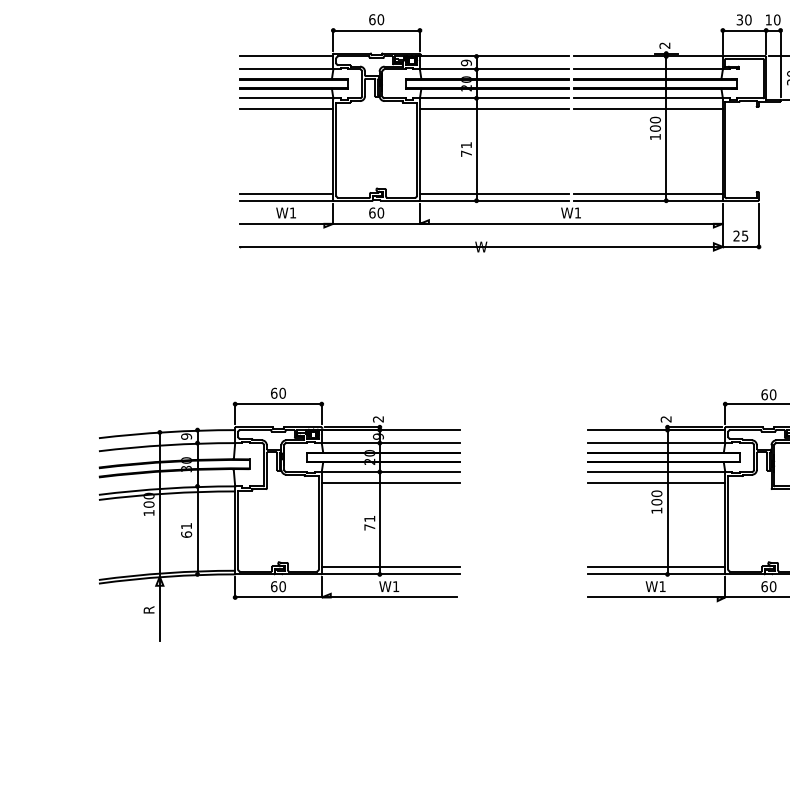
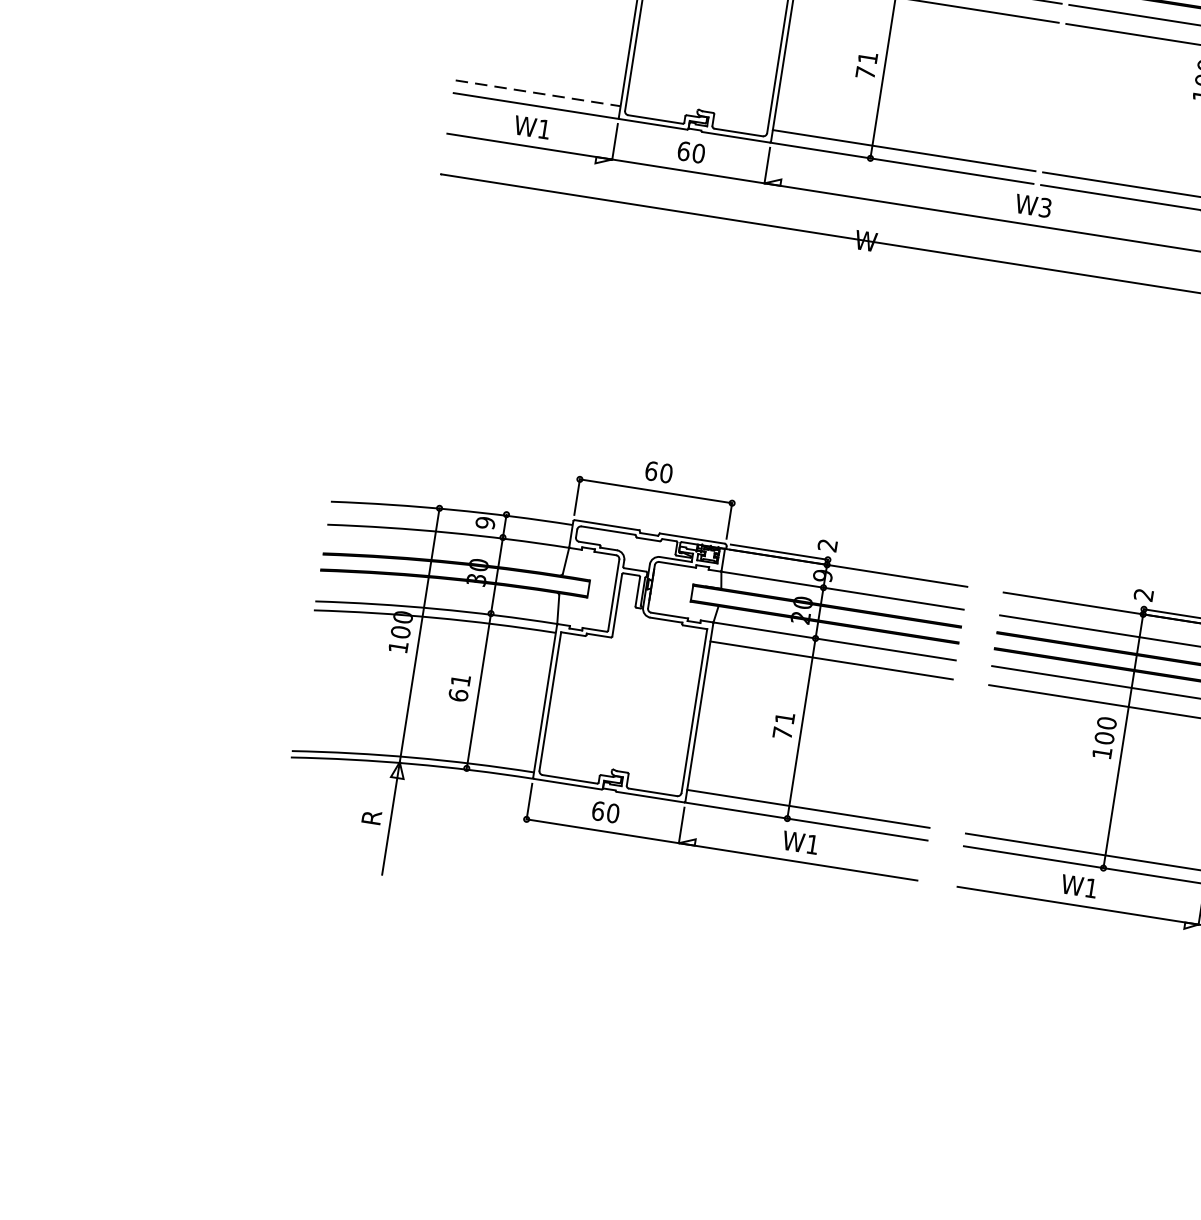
line: (286, 193) -> (538, 93), solid -> dashed
text: (577, 212) -> (1044, 206), W1 -> W3
part: (279, 514) -> (627, 685), moved

